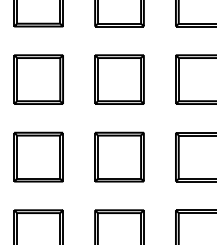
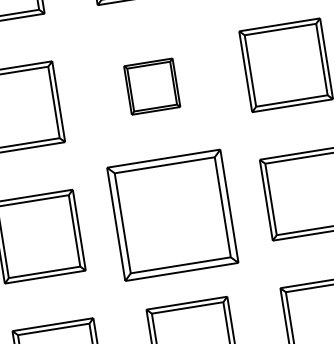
part: (119, 79) -> (152, 86), size x0.6
part: (119, 156) -> (172, 214), size x1.4

